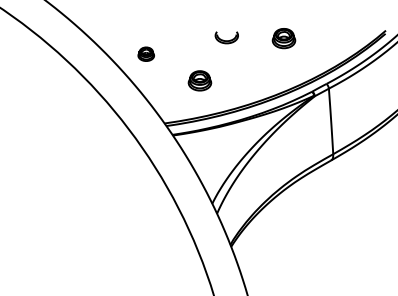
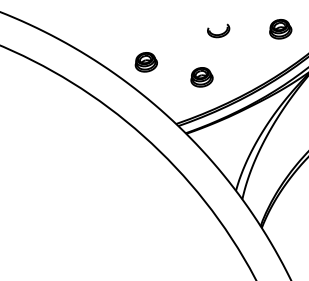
part: (283, 38) -> (279, 29), moved
part: (146, 53) -> (146, 61), size x1.43

